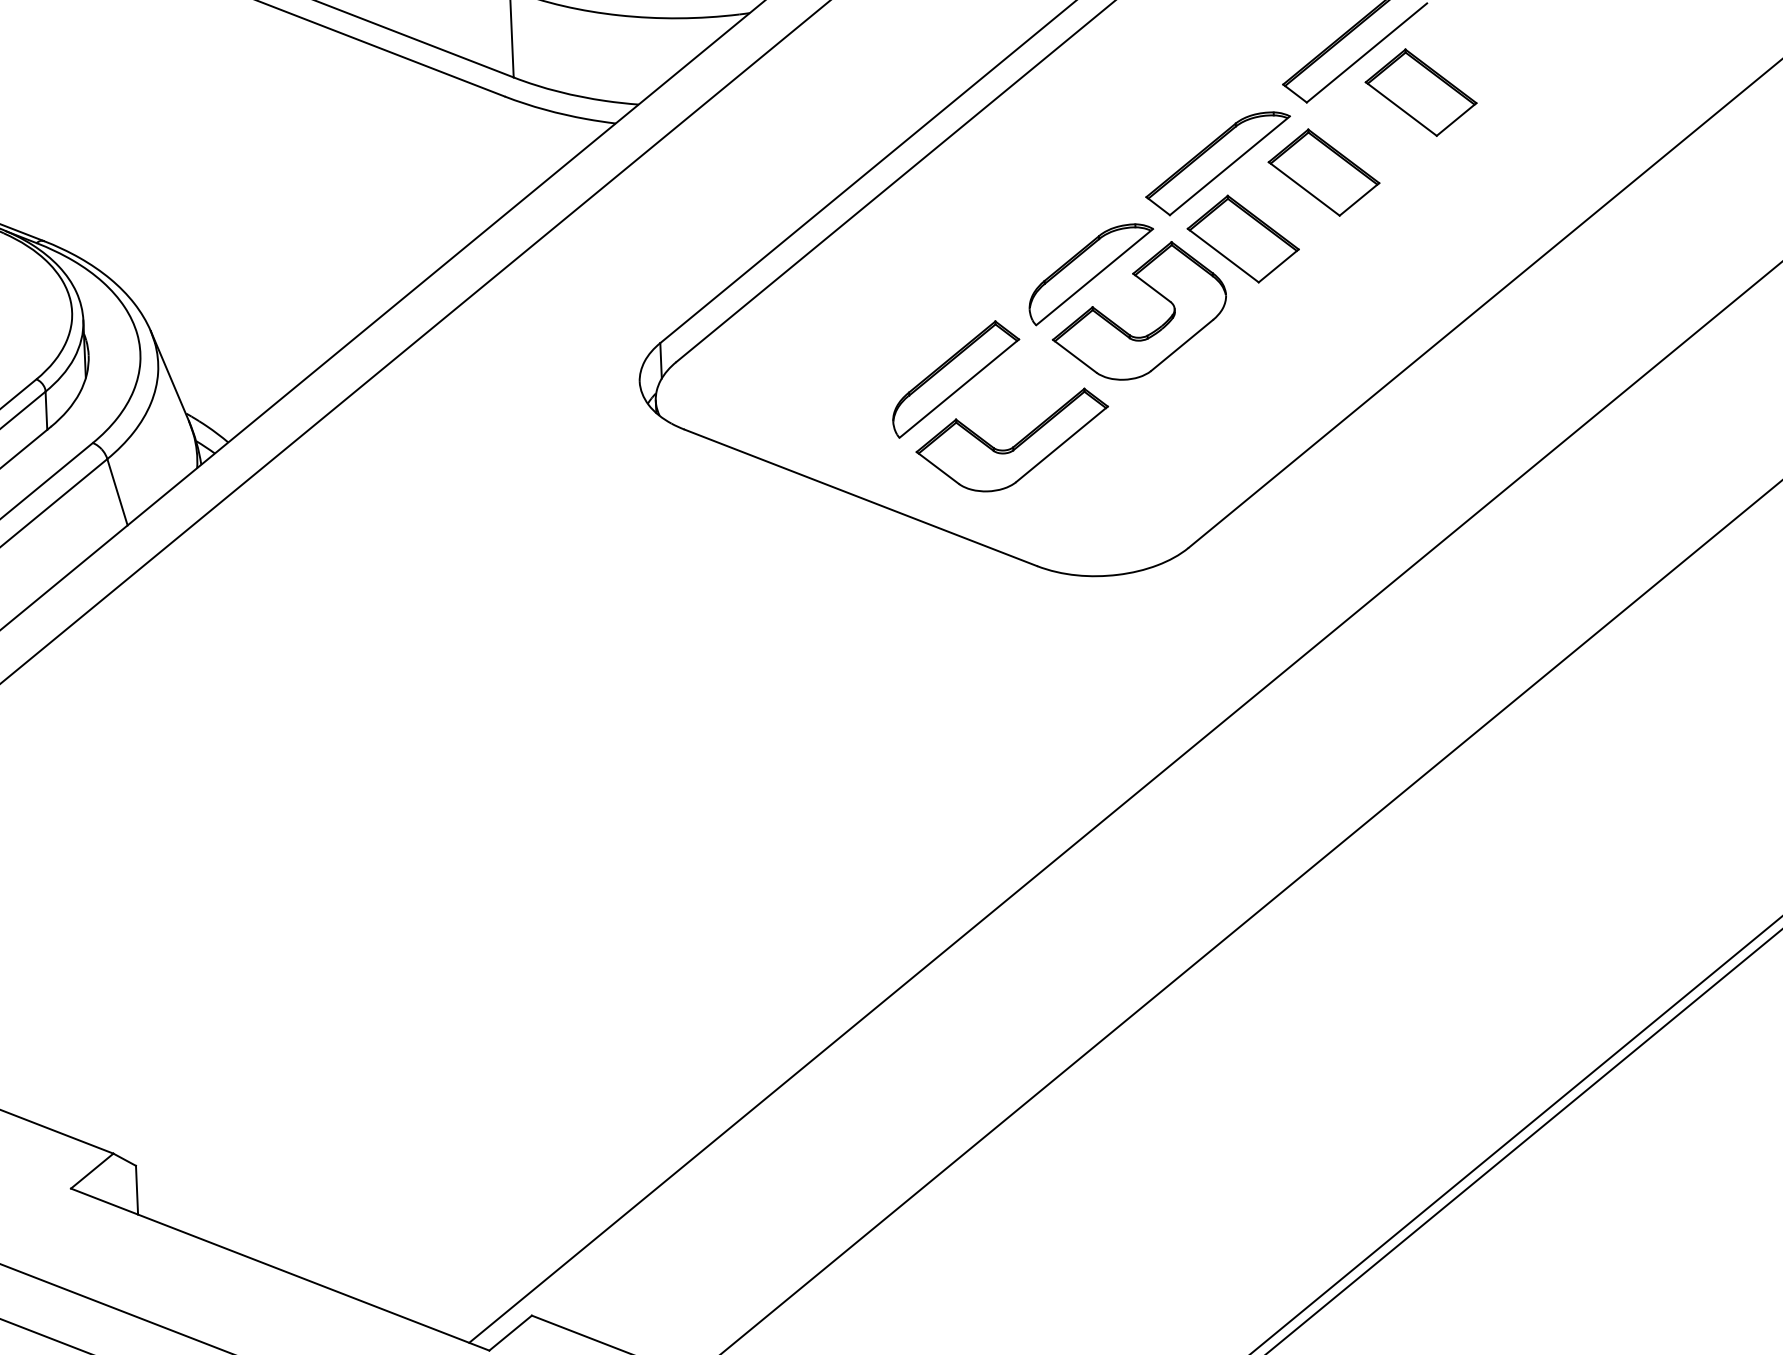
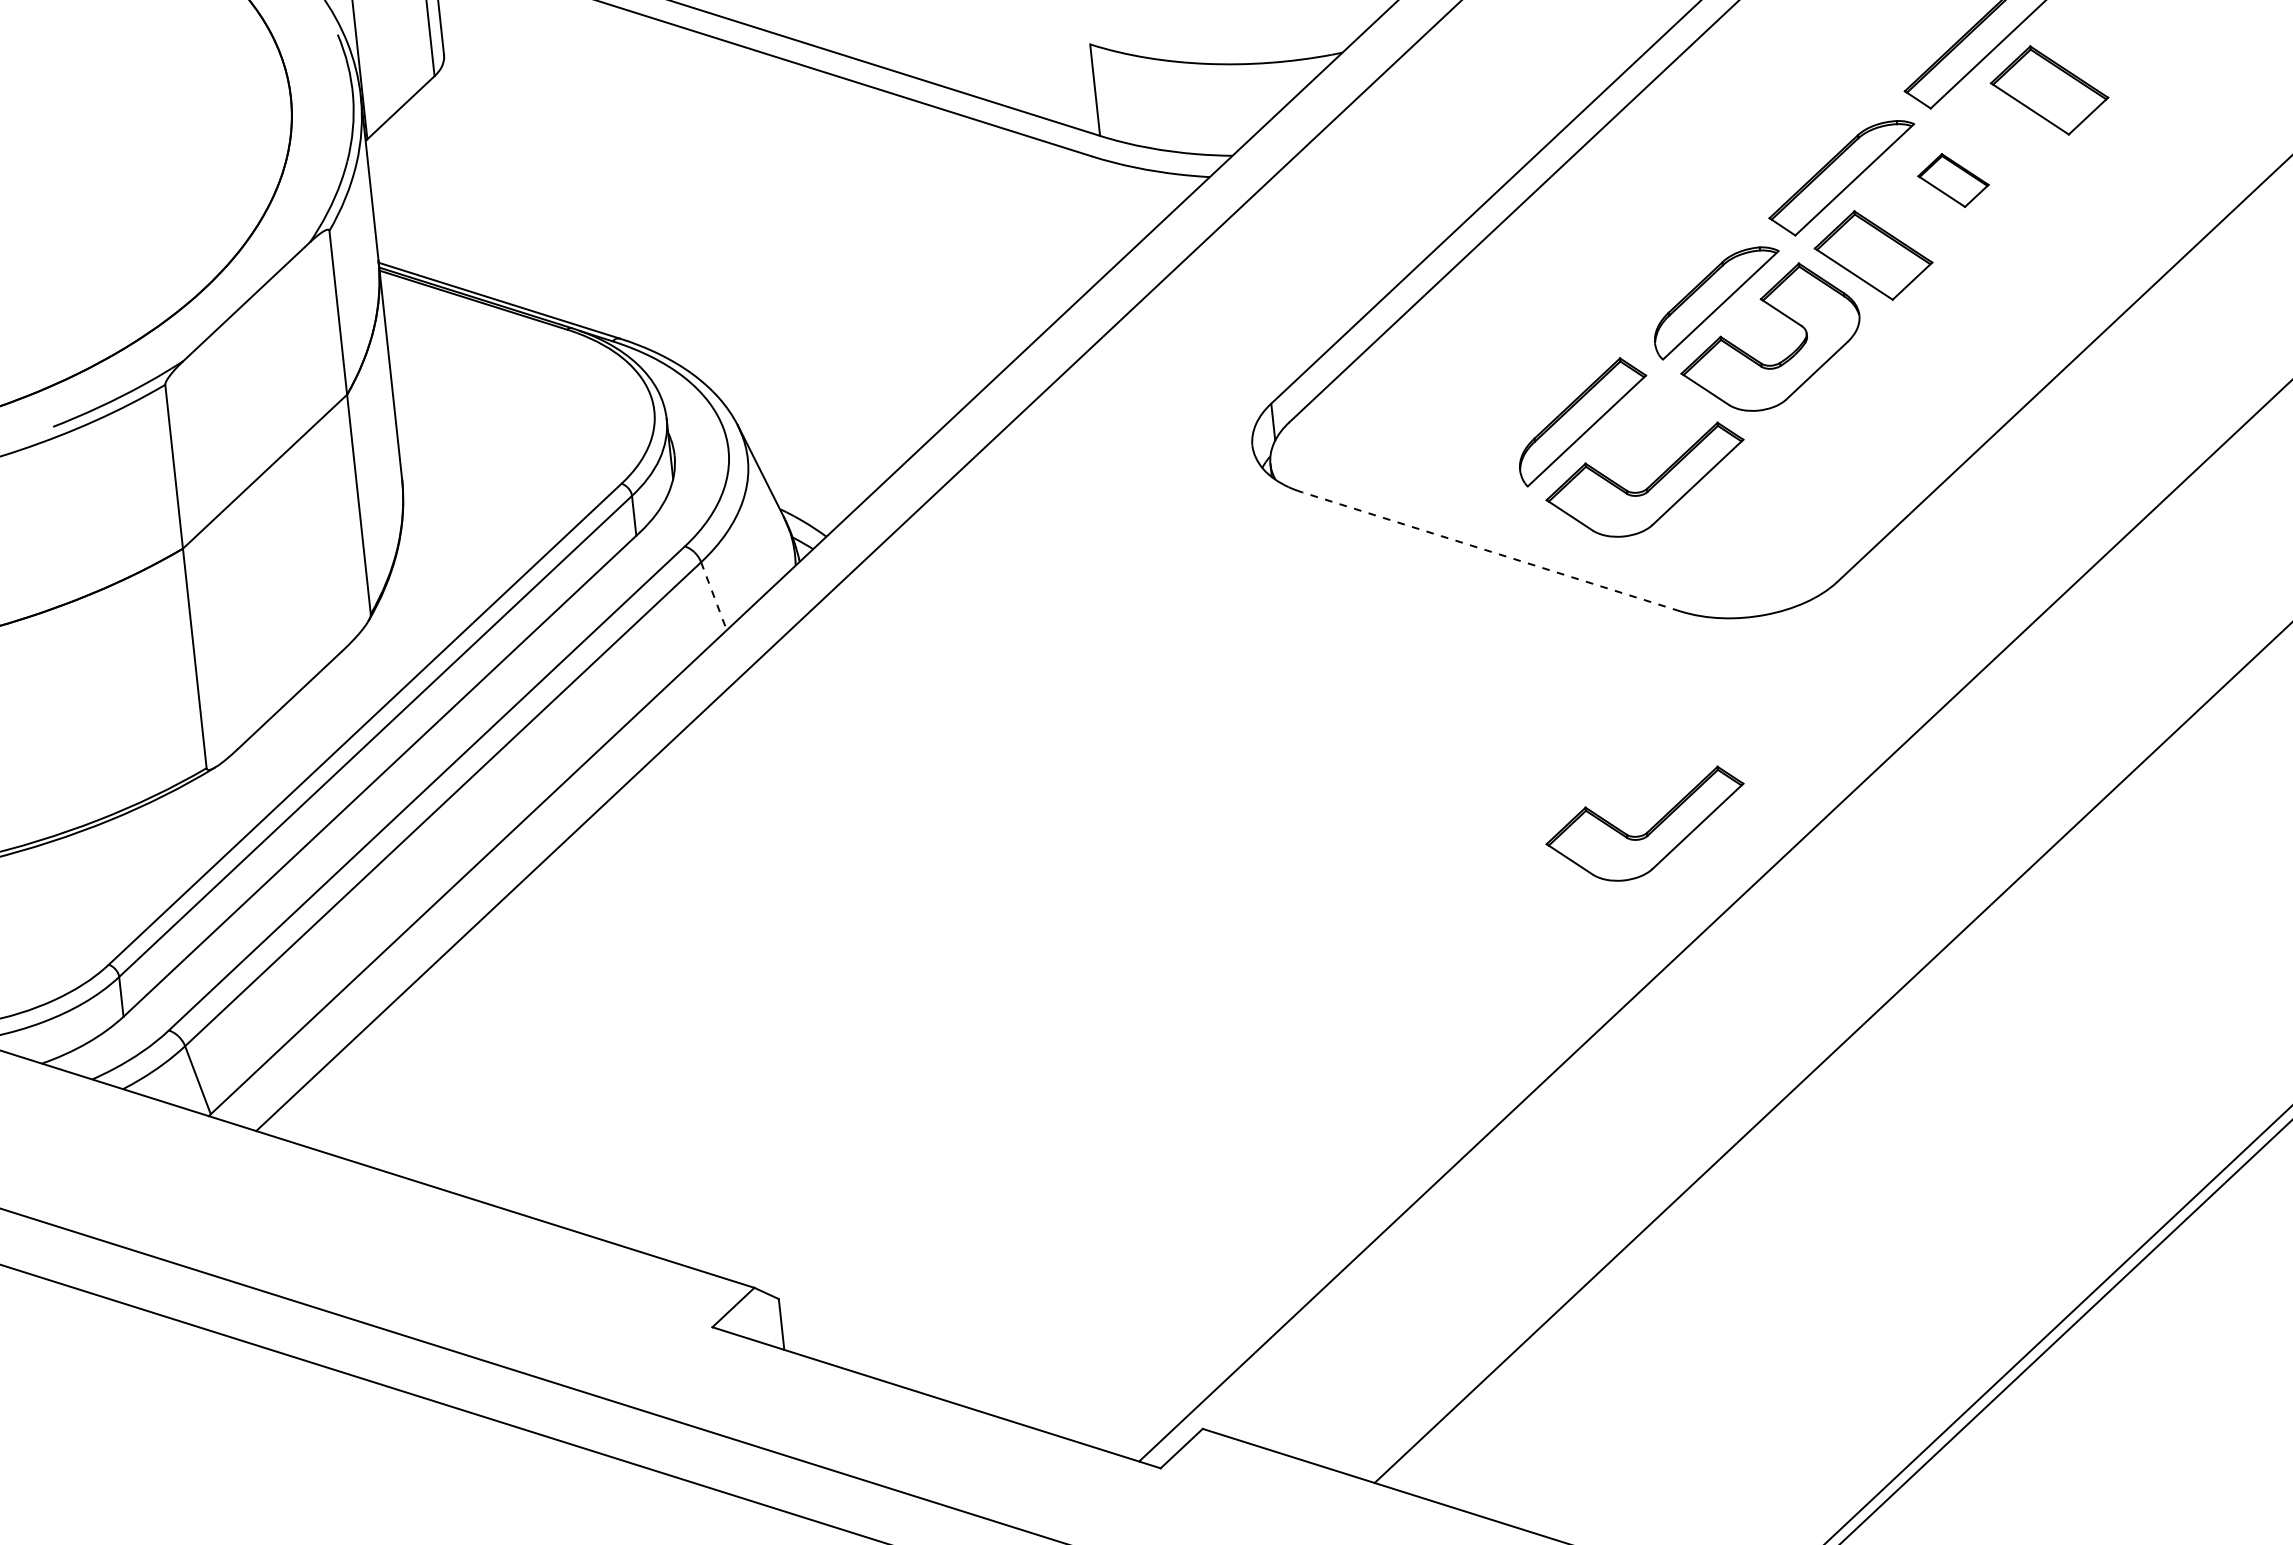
part: (1324, 172) -> (1953, 180), size x0.6
line: (117, 492) -> (714, 596), solid -> dashed
line: (861, 497) -> (1491, 551), solid -> dashed
part: (995, 771) -> (1650, 828), added

